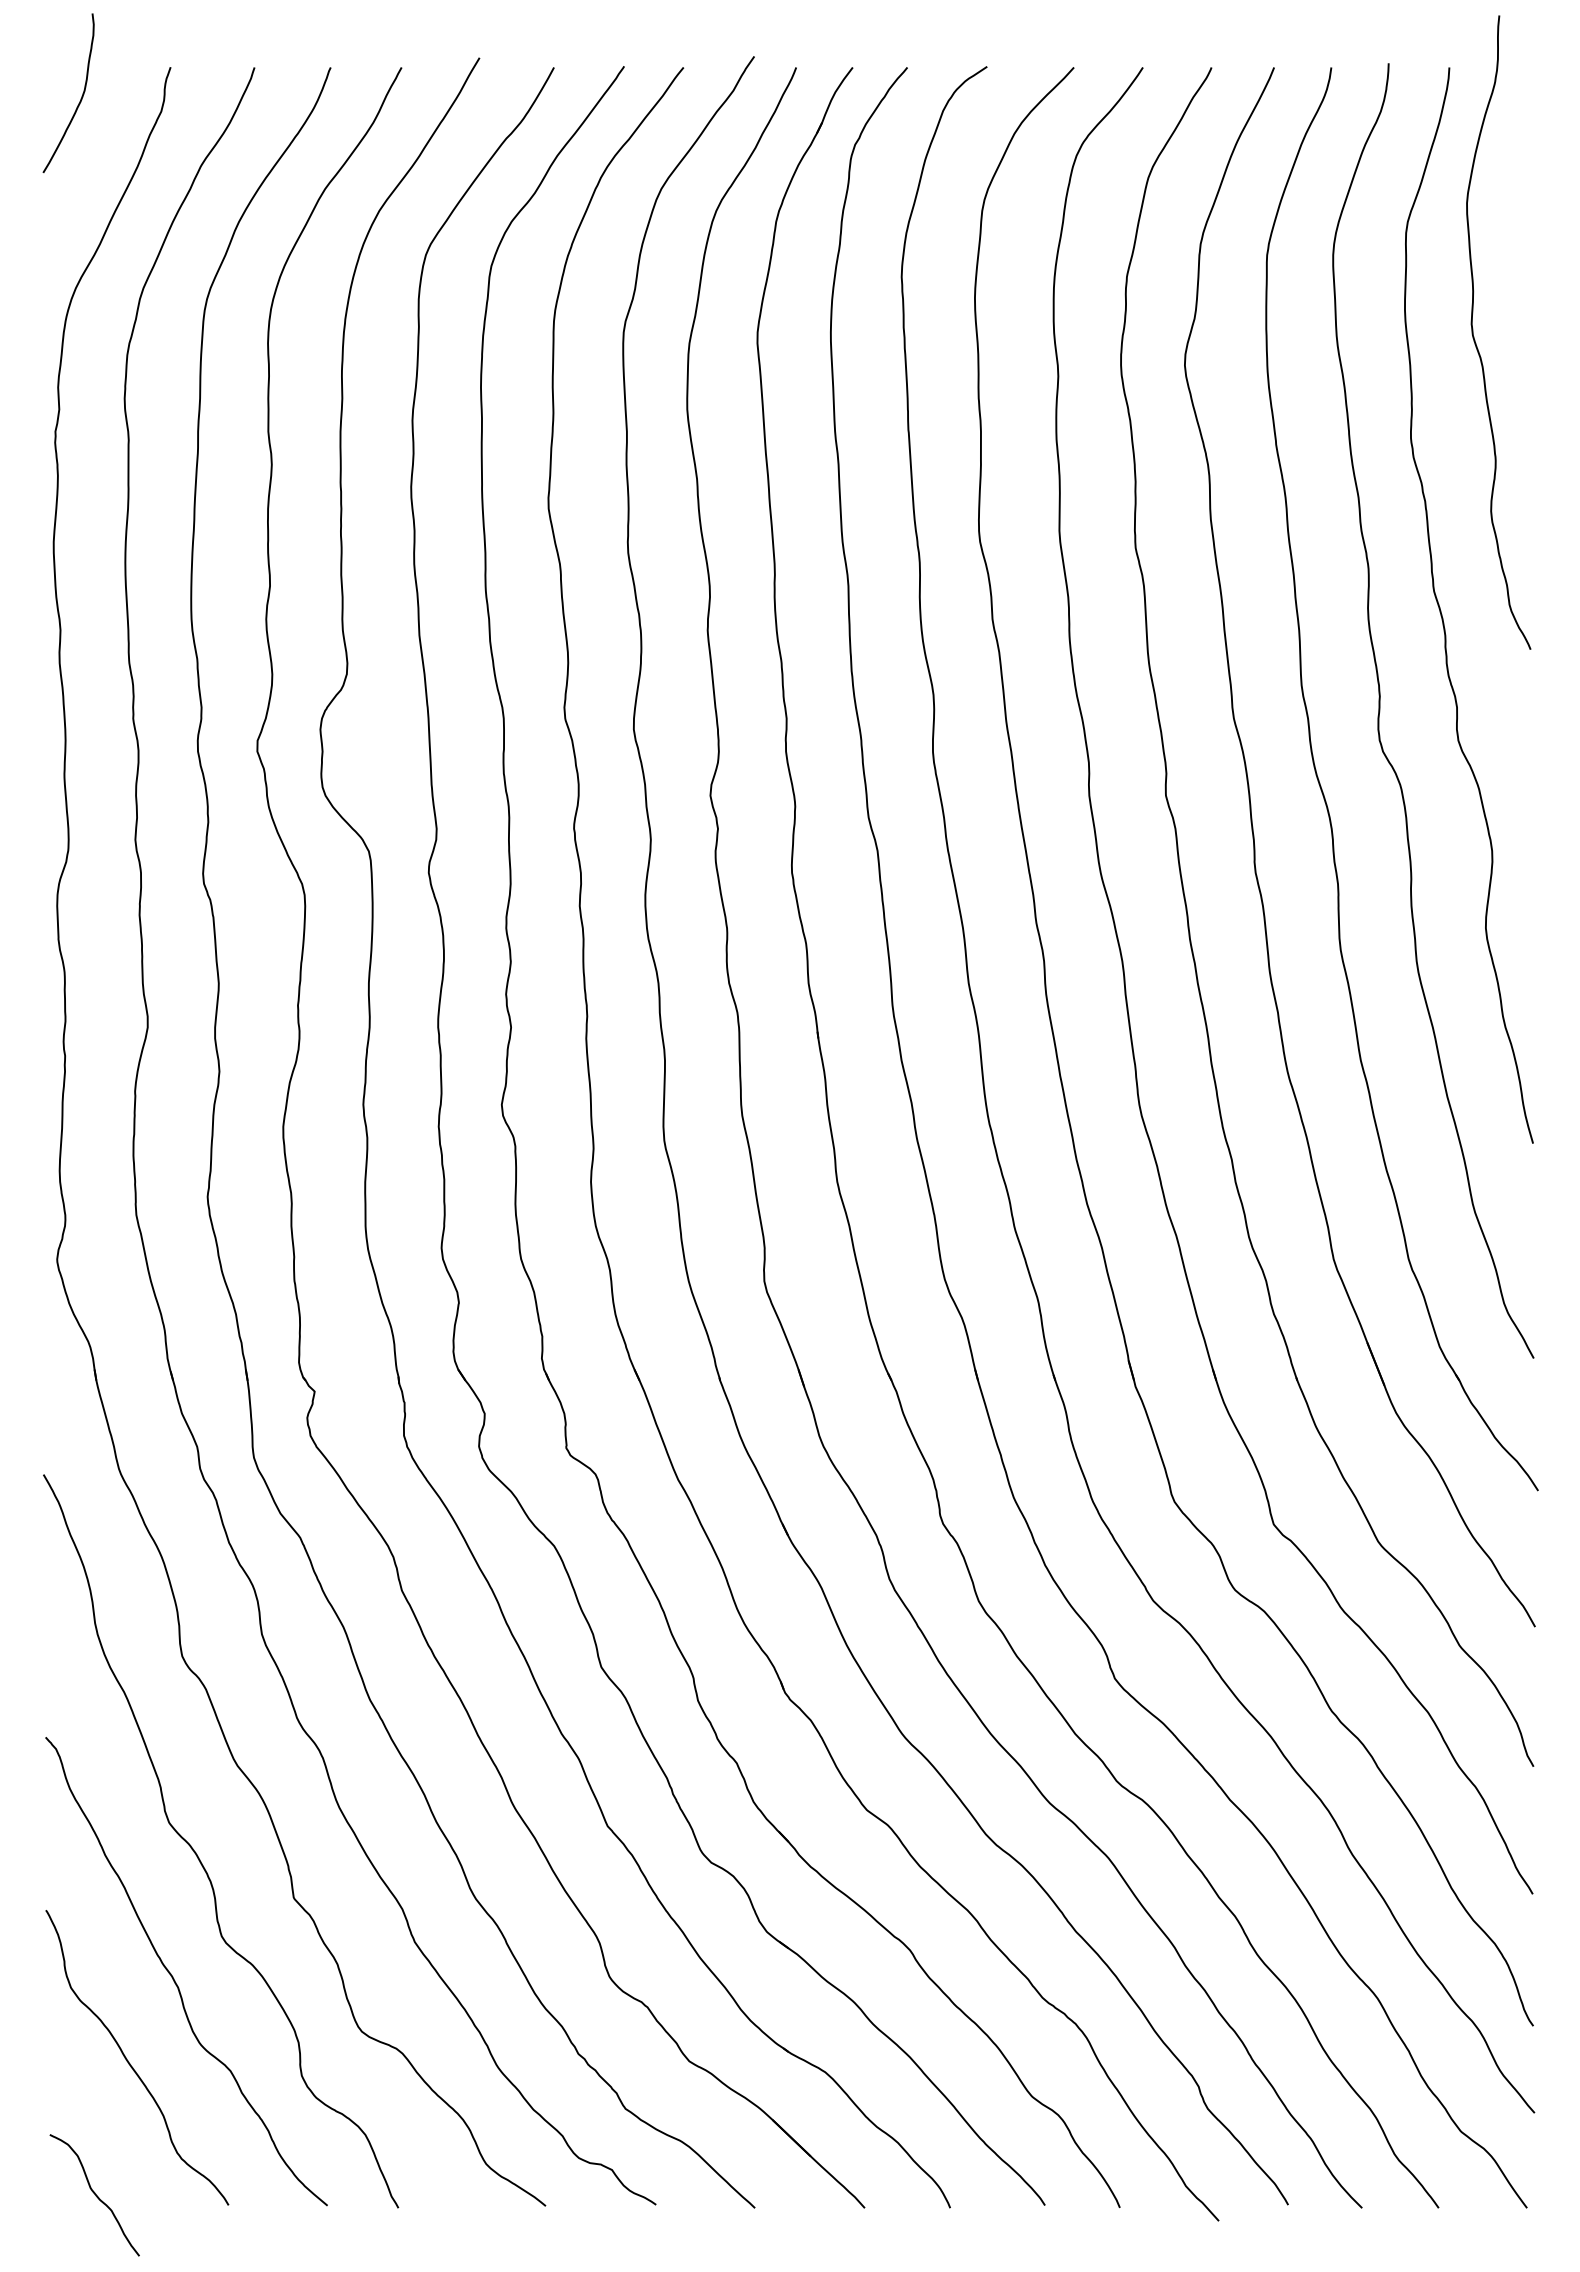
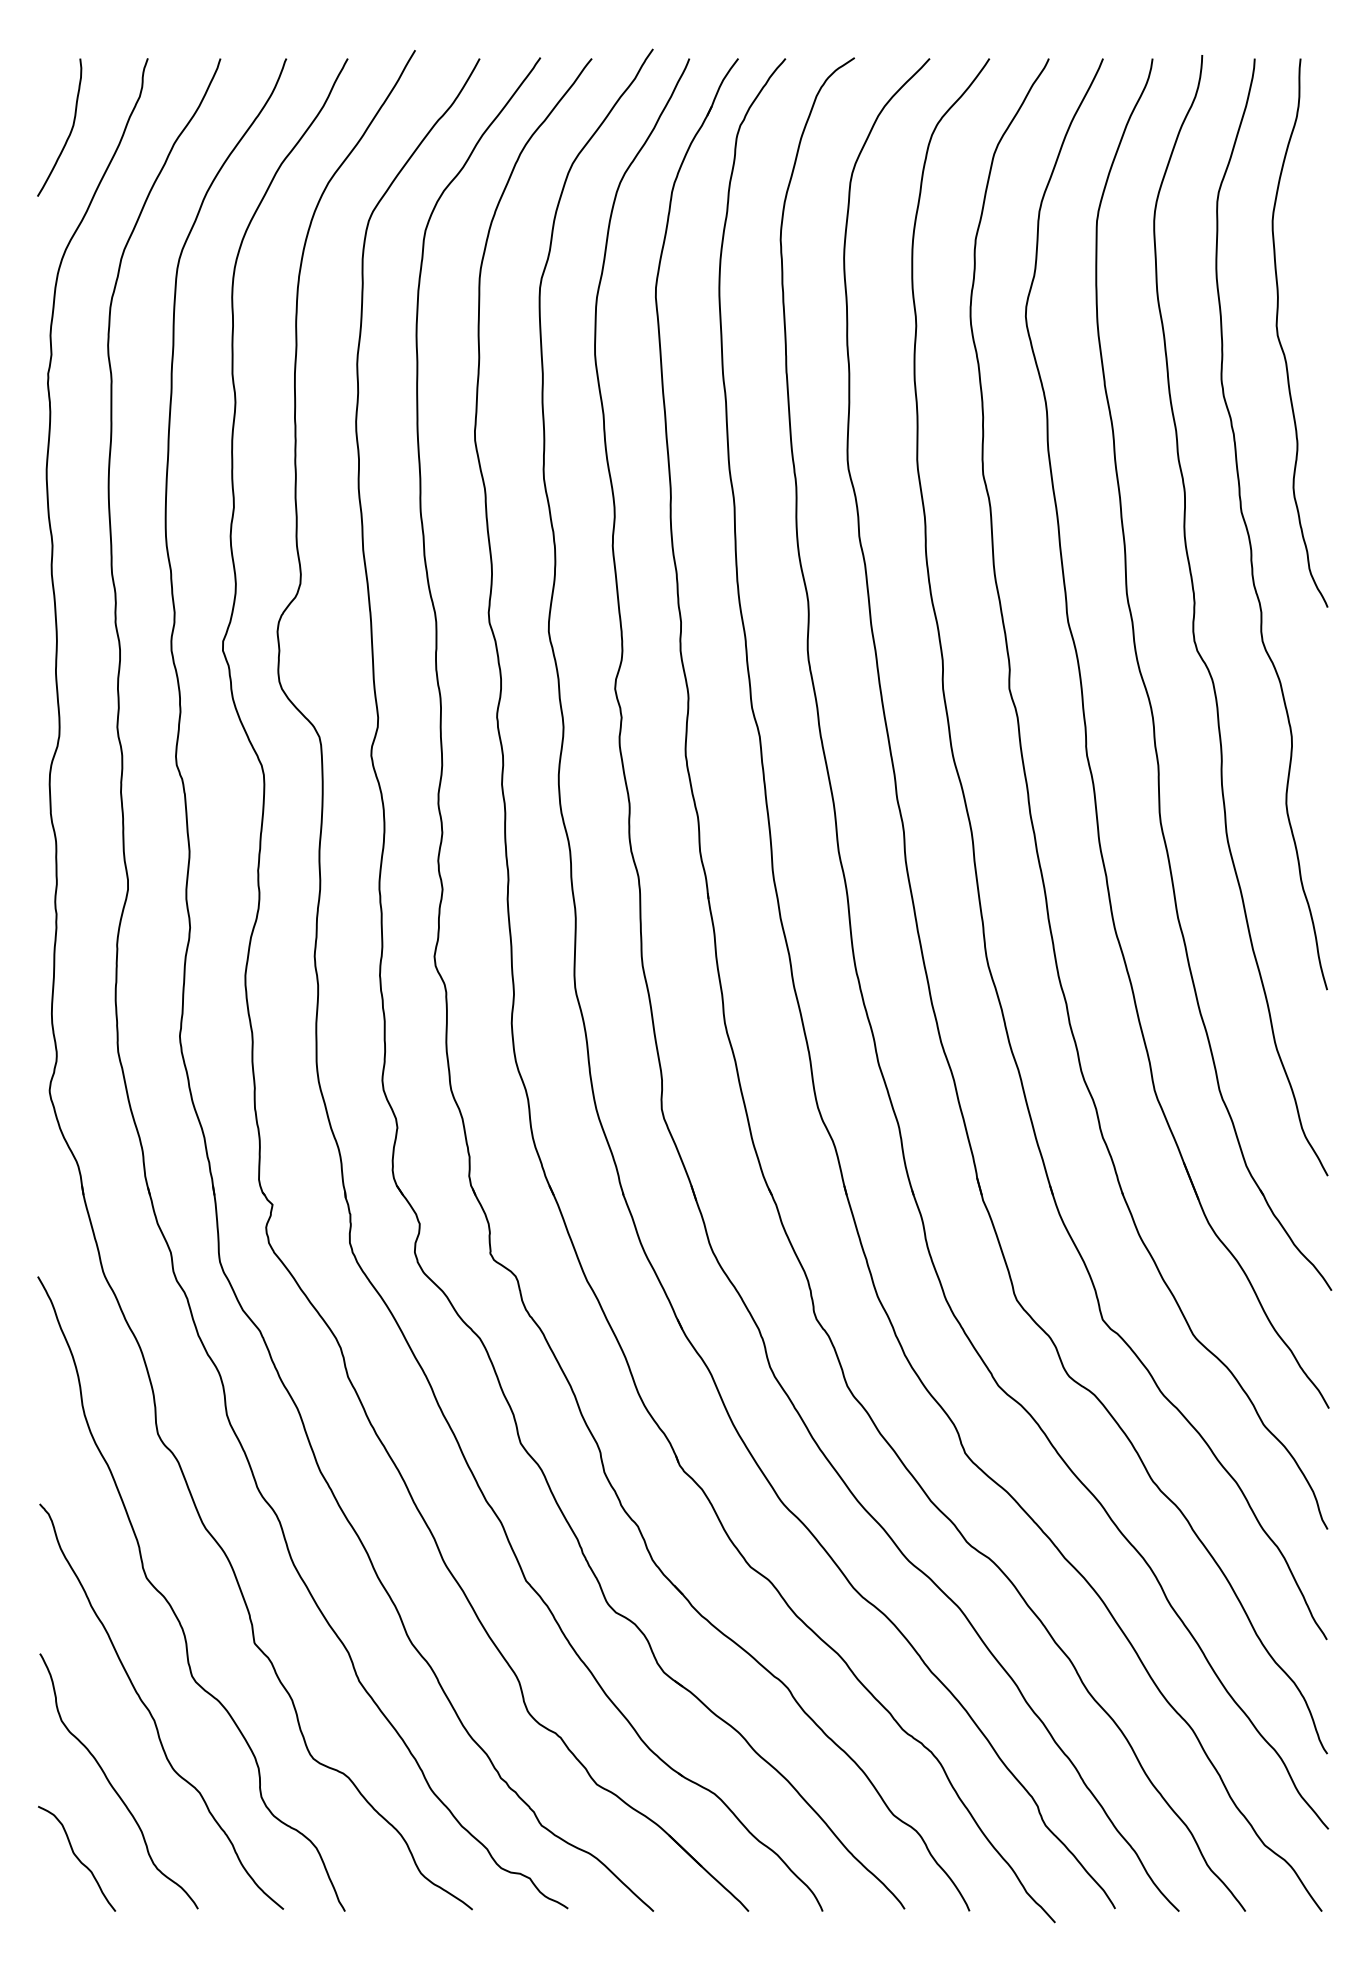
curve: (80, 98) -> (69, 132), moved
curve: (1474, 336) -> (1279, 336), moved
curve: (94, 2194) -> (76, 1858), moved

